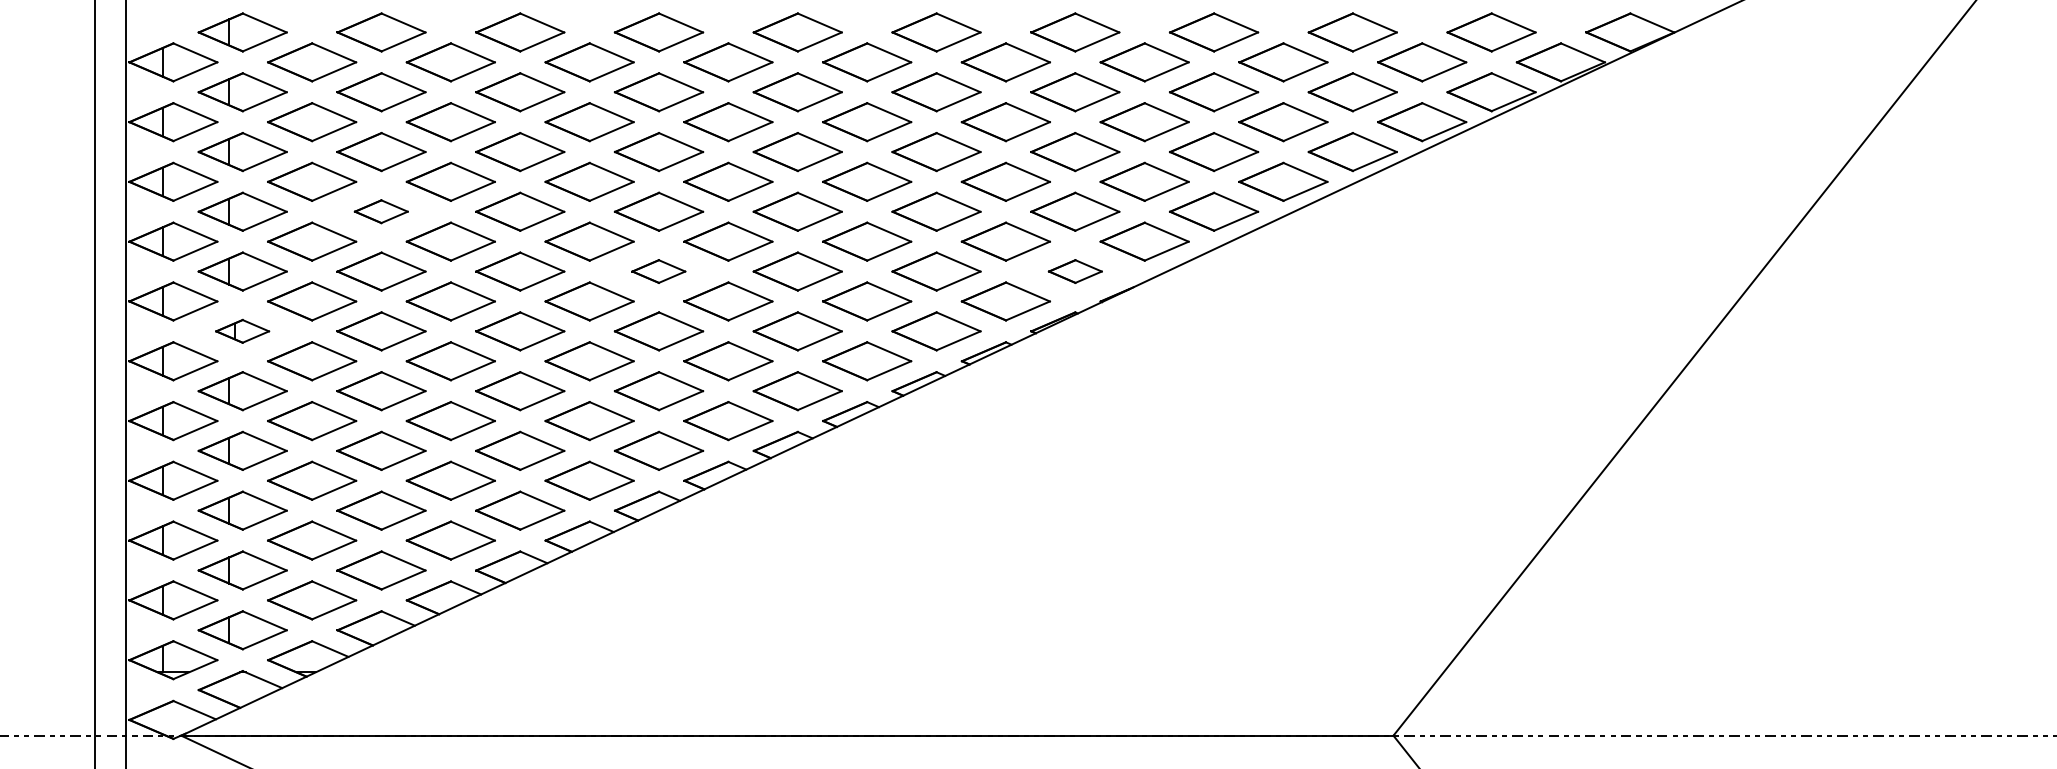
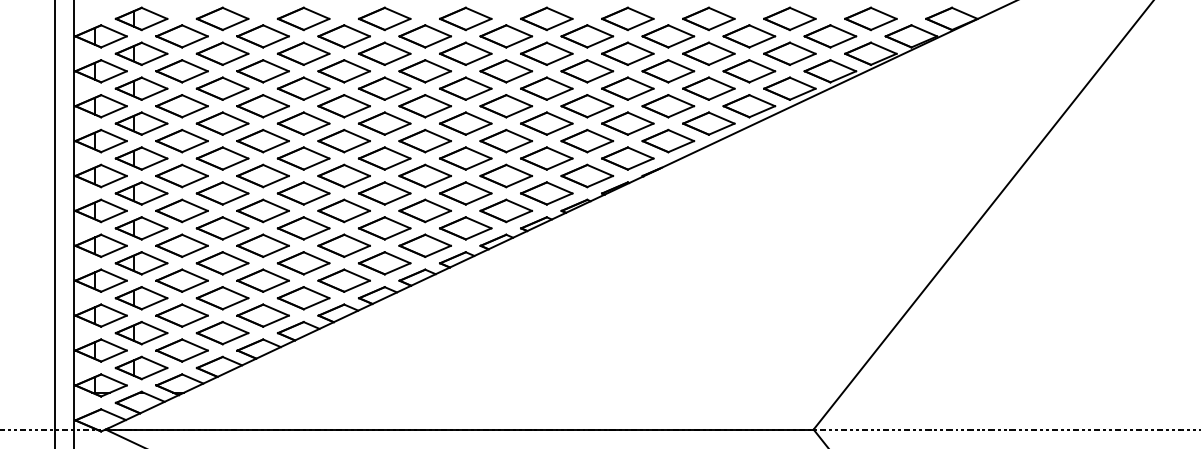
part: (381, 211) -> (222, 123), size x1.67
part: (658, 271) -> (384, 158), size x1.67
part: (1074, 271) -> (627, 158), size x1.67
part: (242, 331) -> (141, 193), size x1.67

